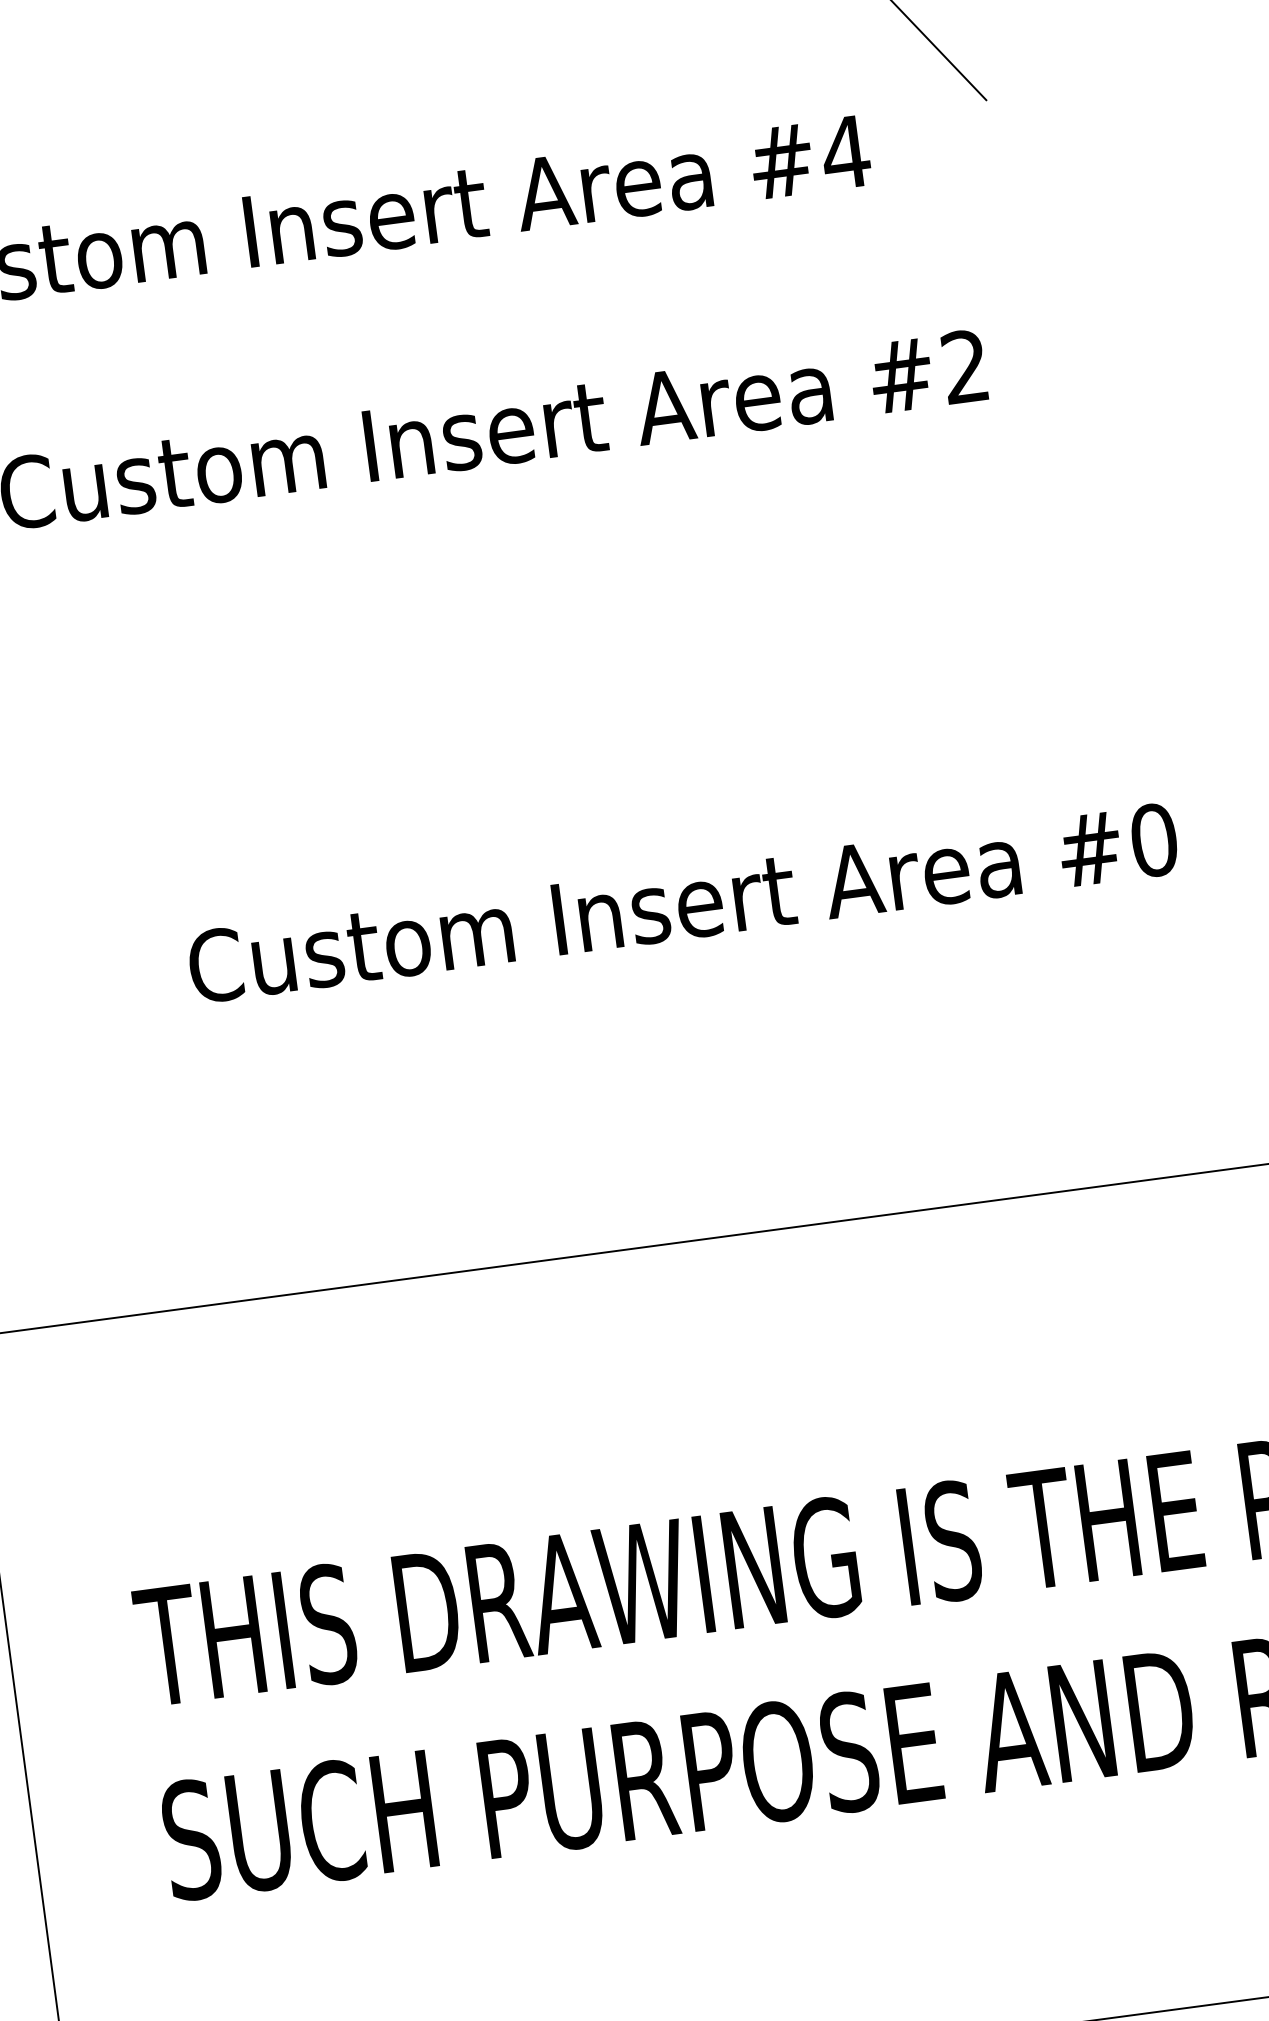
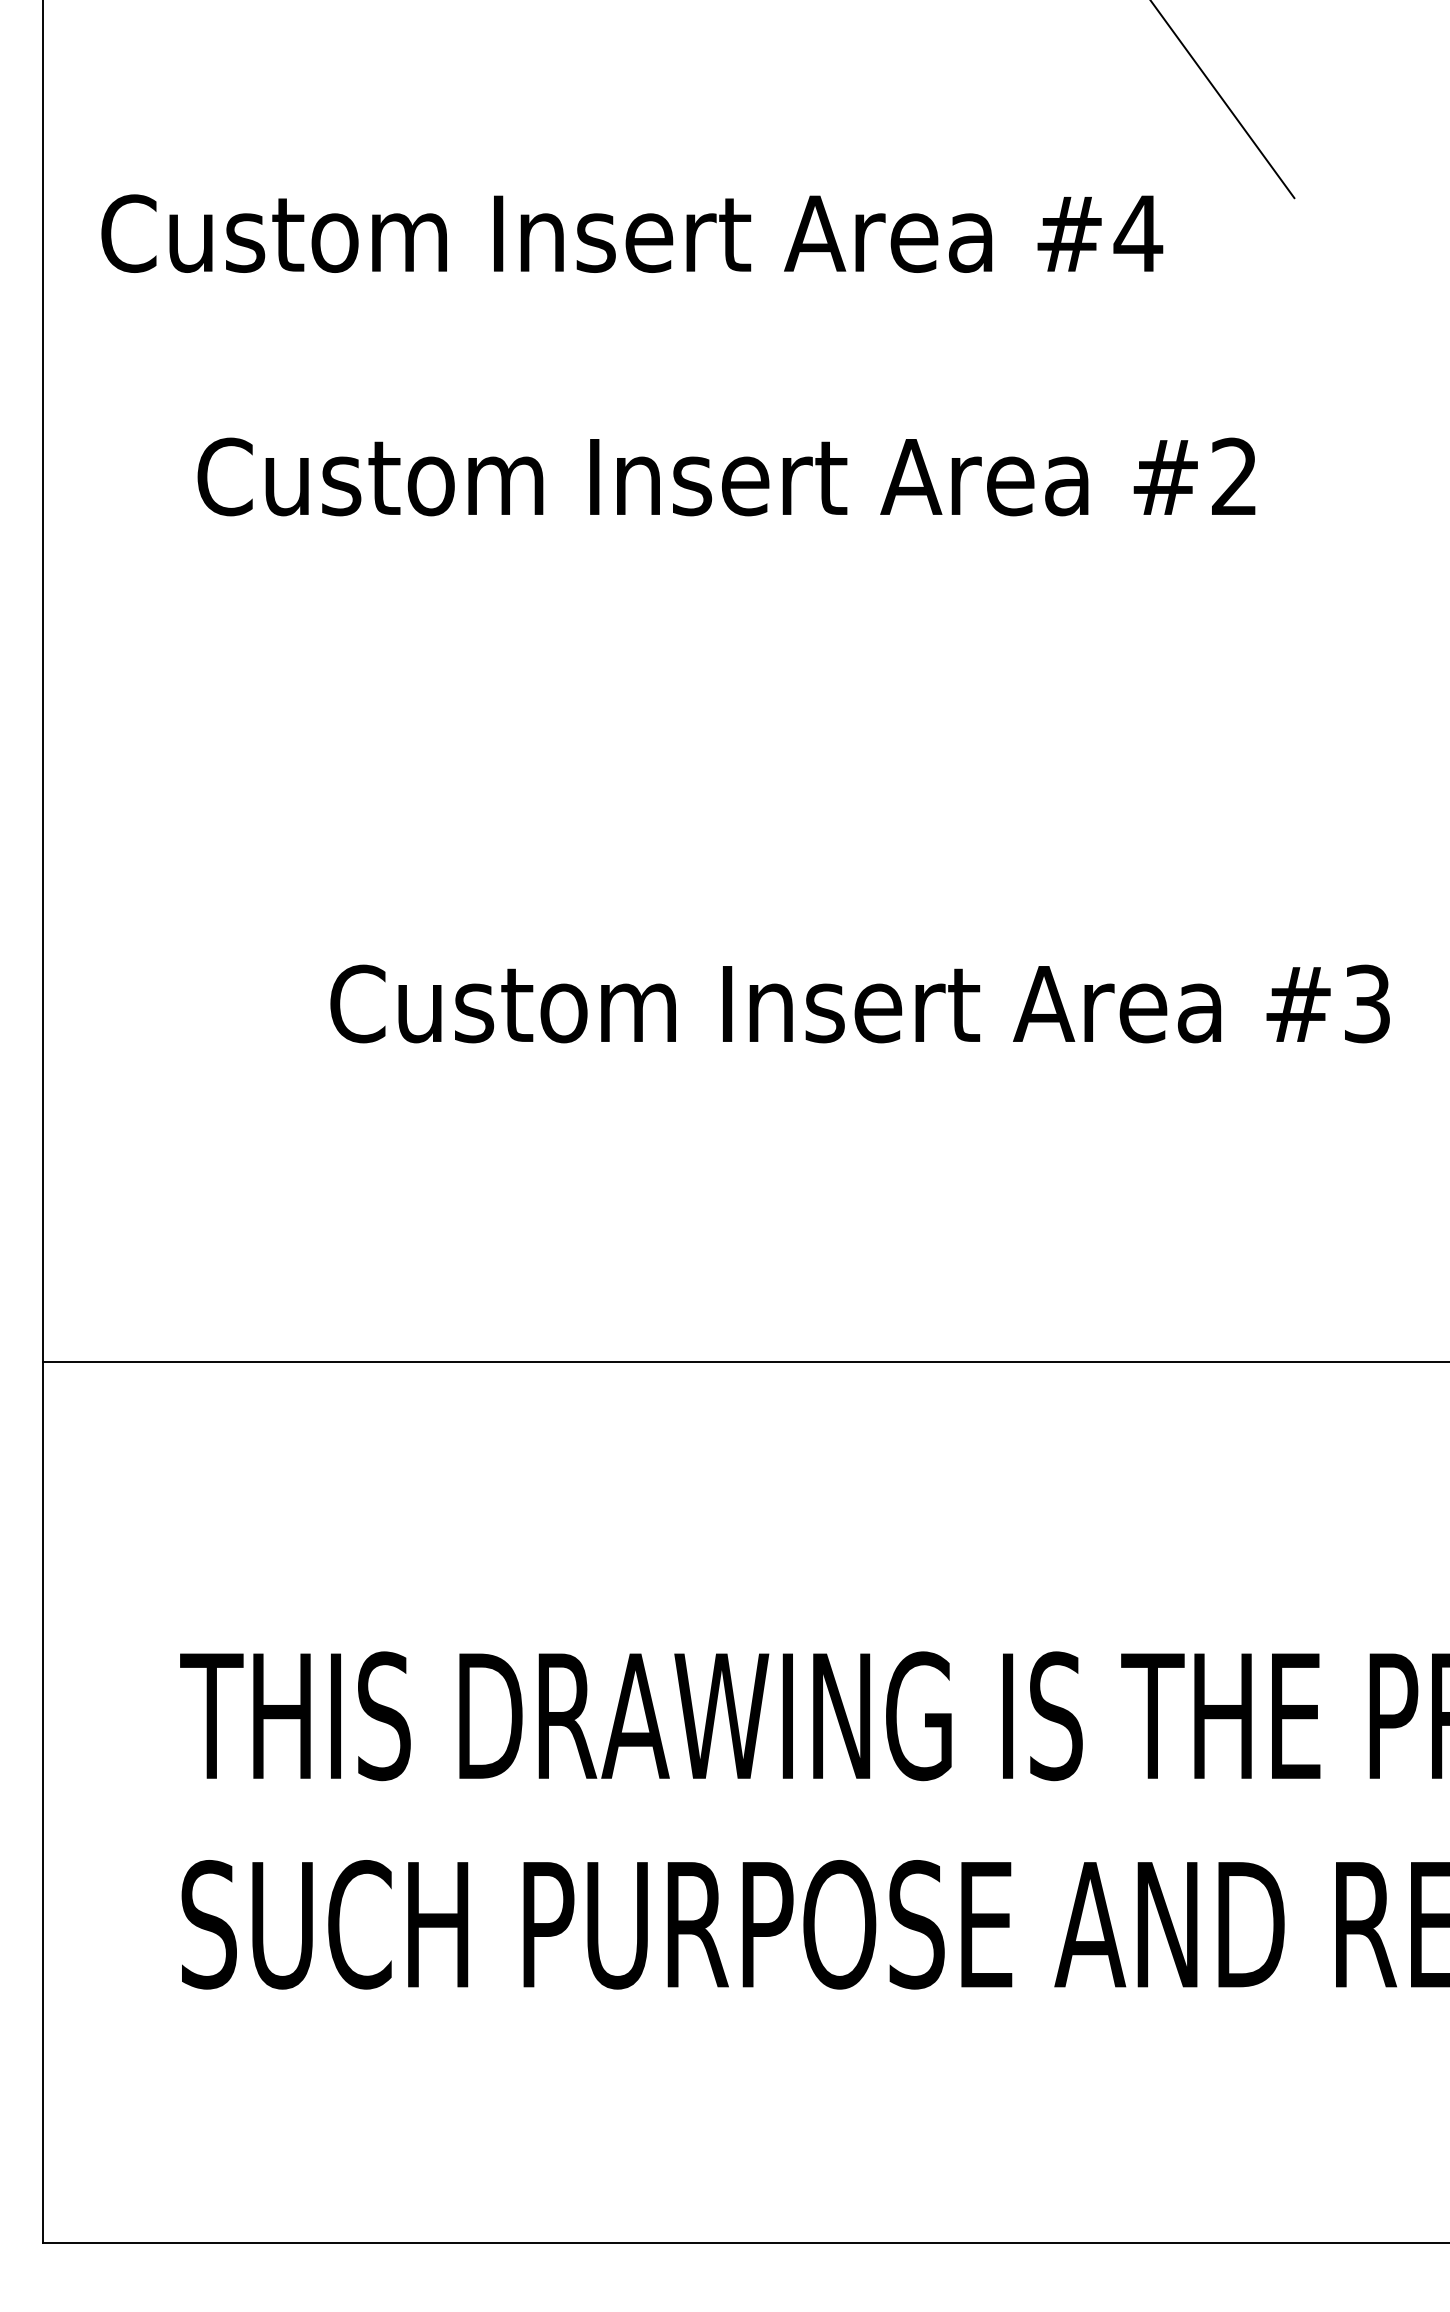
text: (1154, 839) -> (1367, 1003), #0 -> #3

